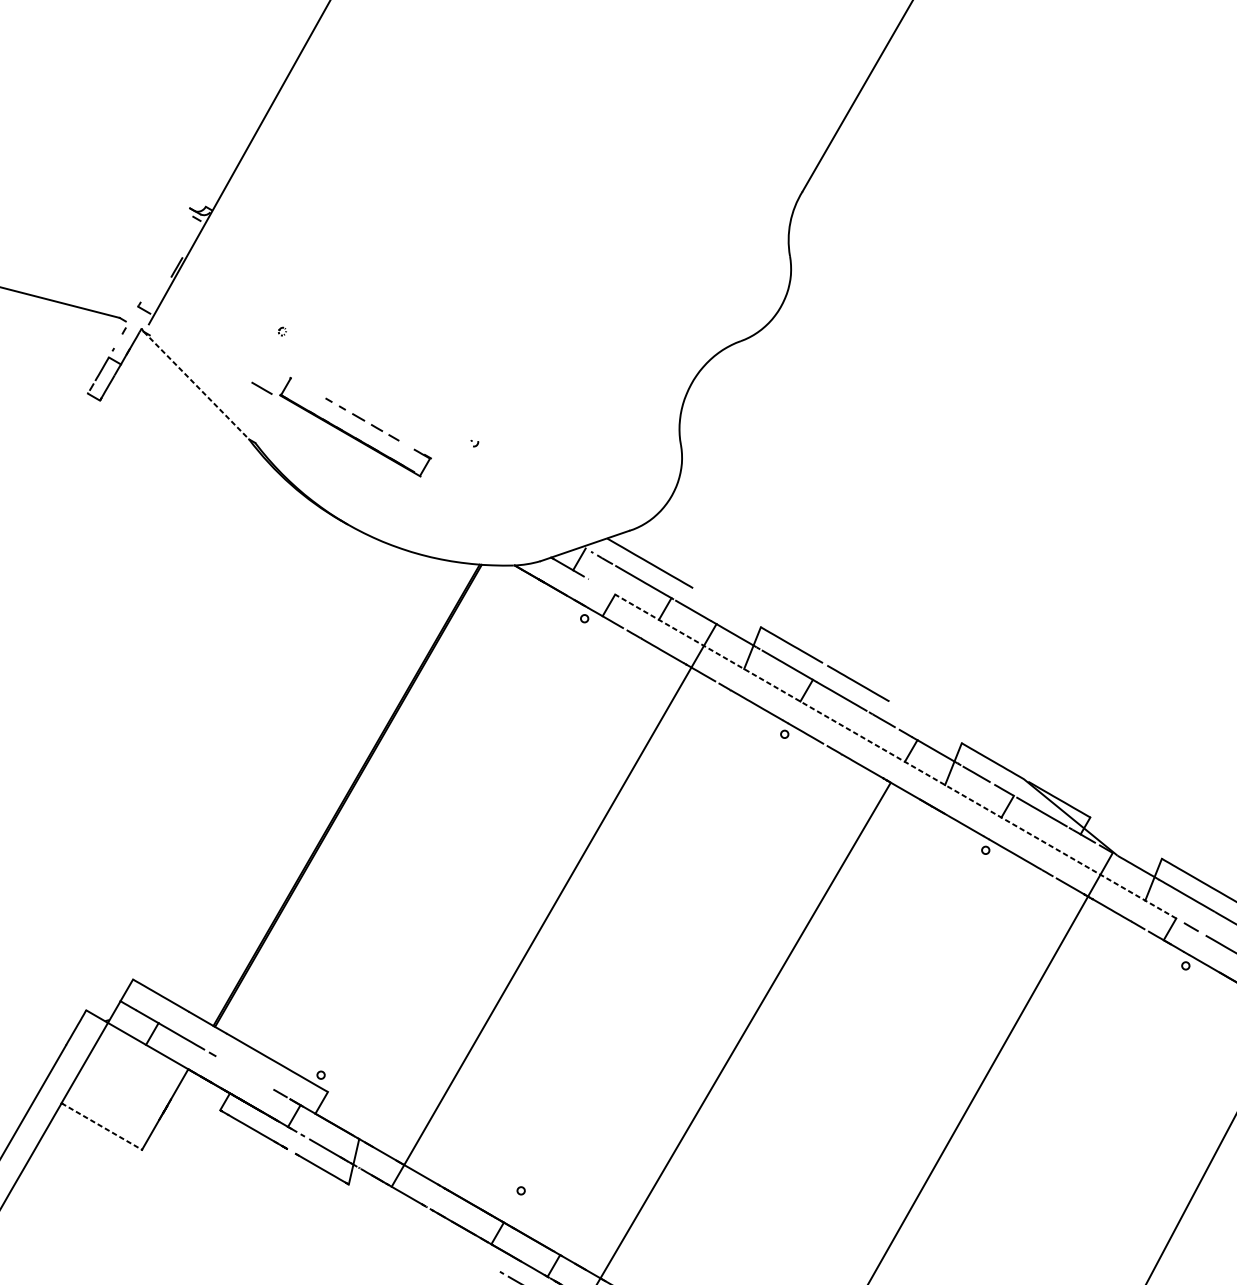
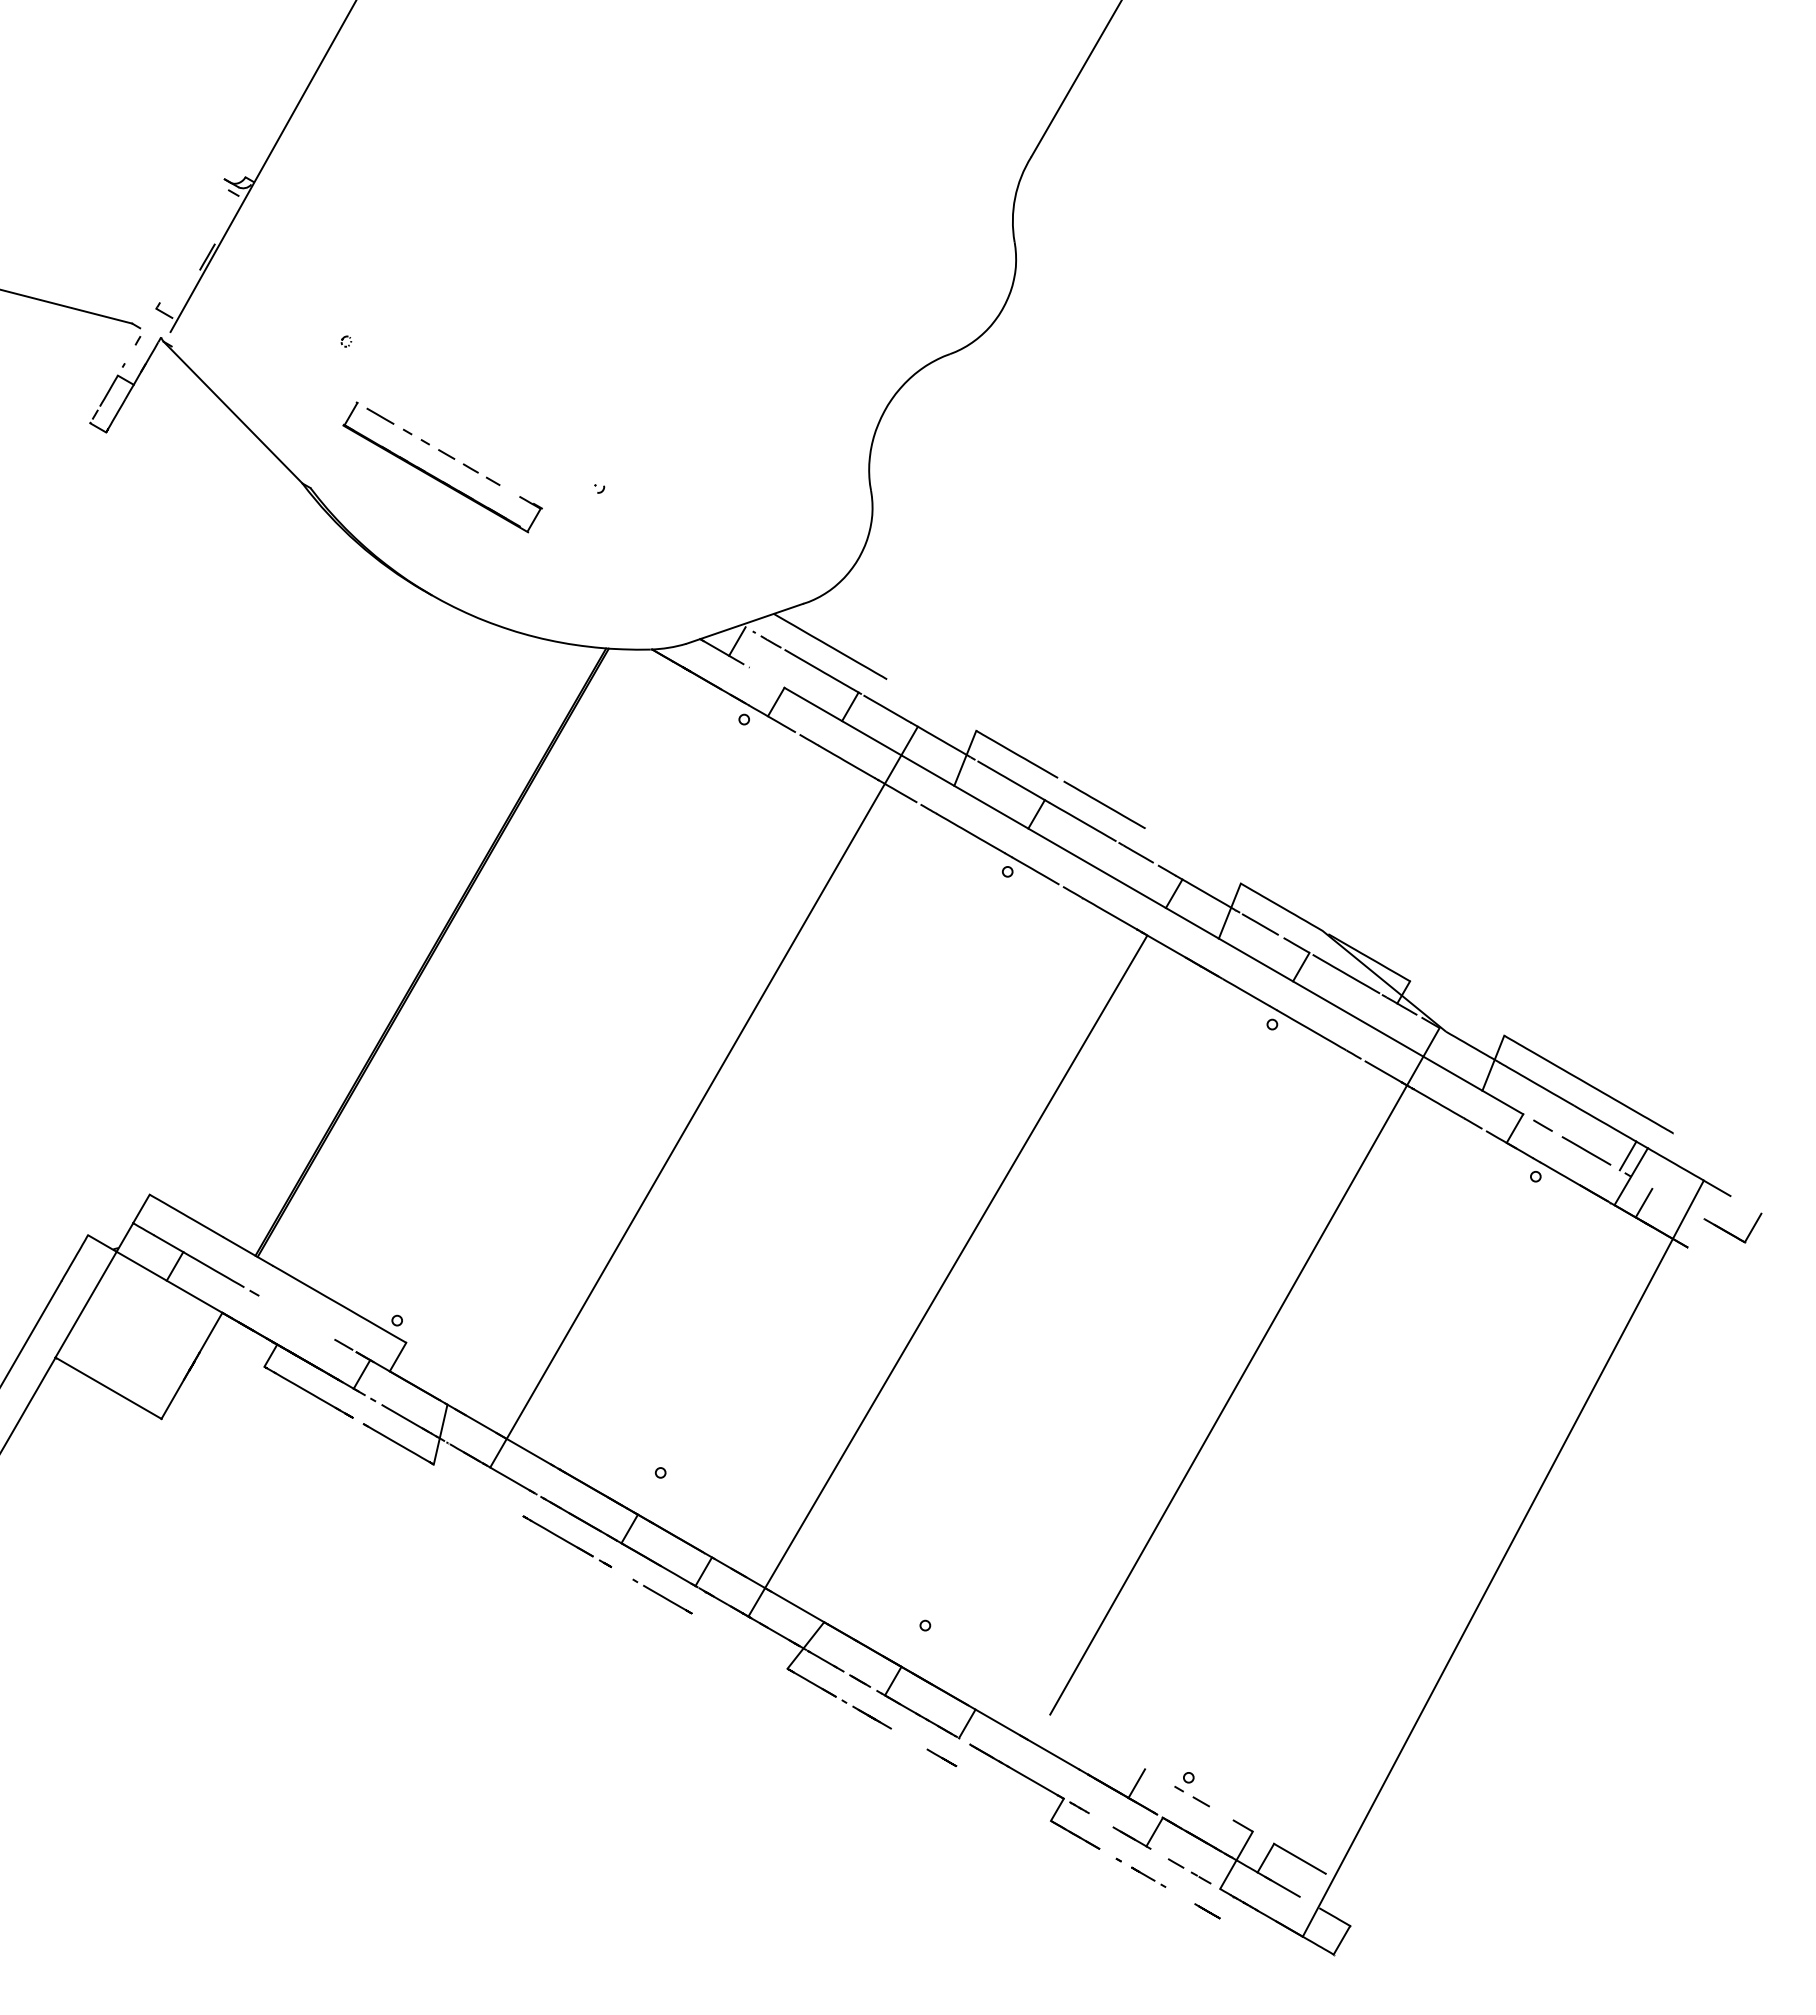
line: (196, 386) -> (233, 413), dashed -> solid
line: (262, 387) -> (380, 415), moved
line: (895, 756) -> (1153, 901), dashed -> solid
line: (101, 1126) -> (108, 1388), dashed -> solid
line: (450, 1242) -> (567, 1541), added

